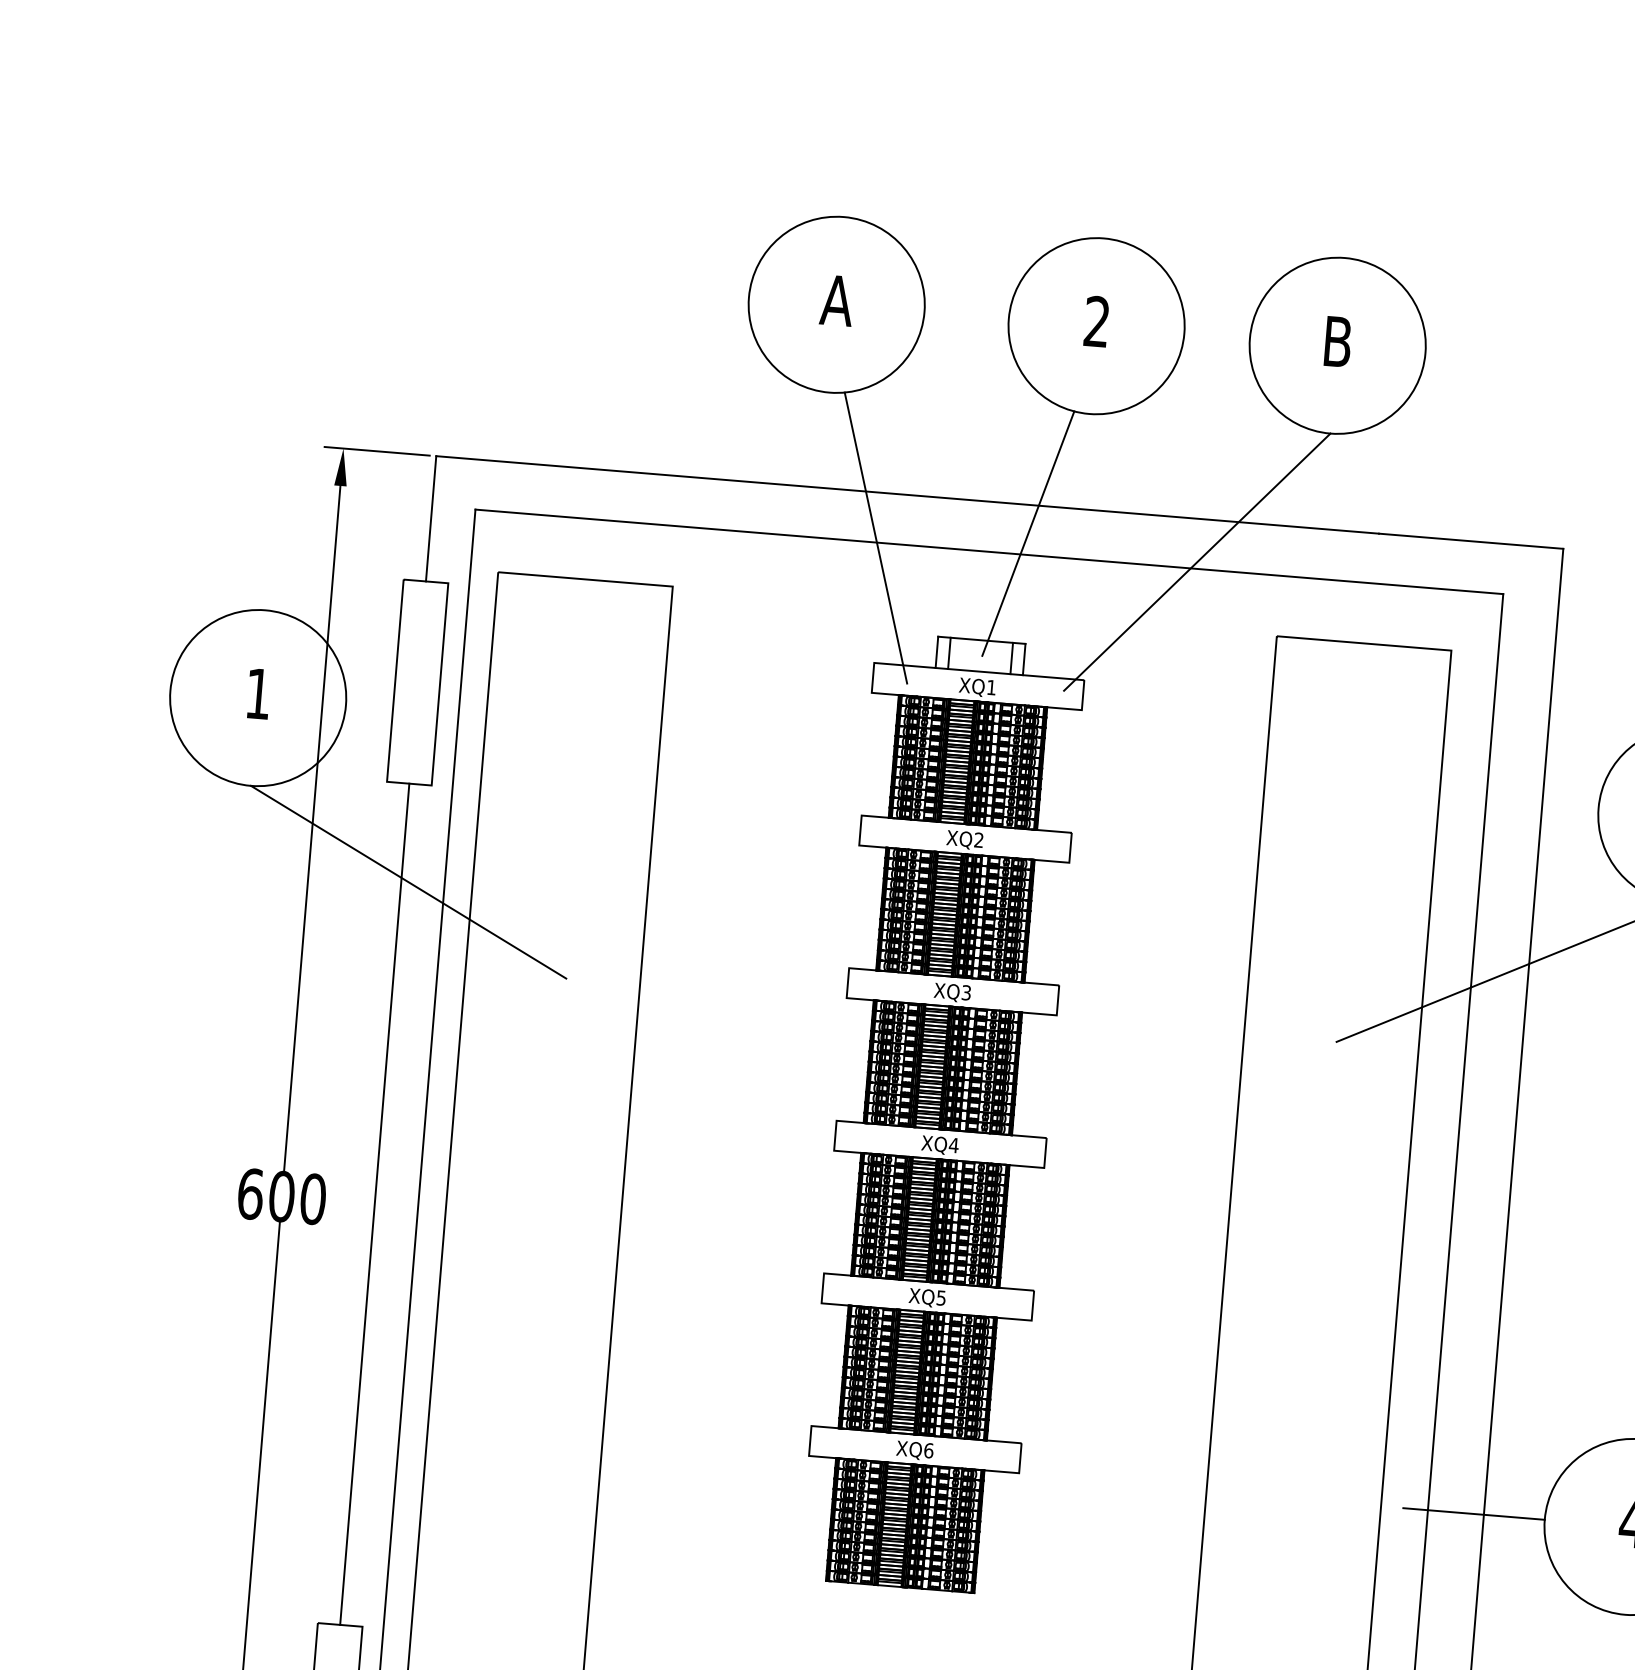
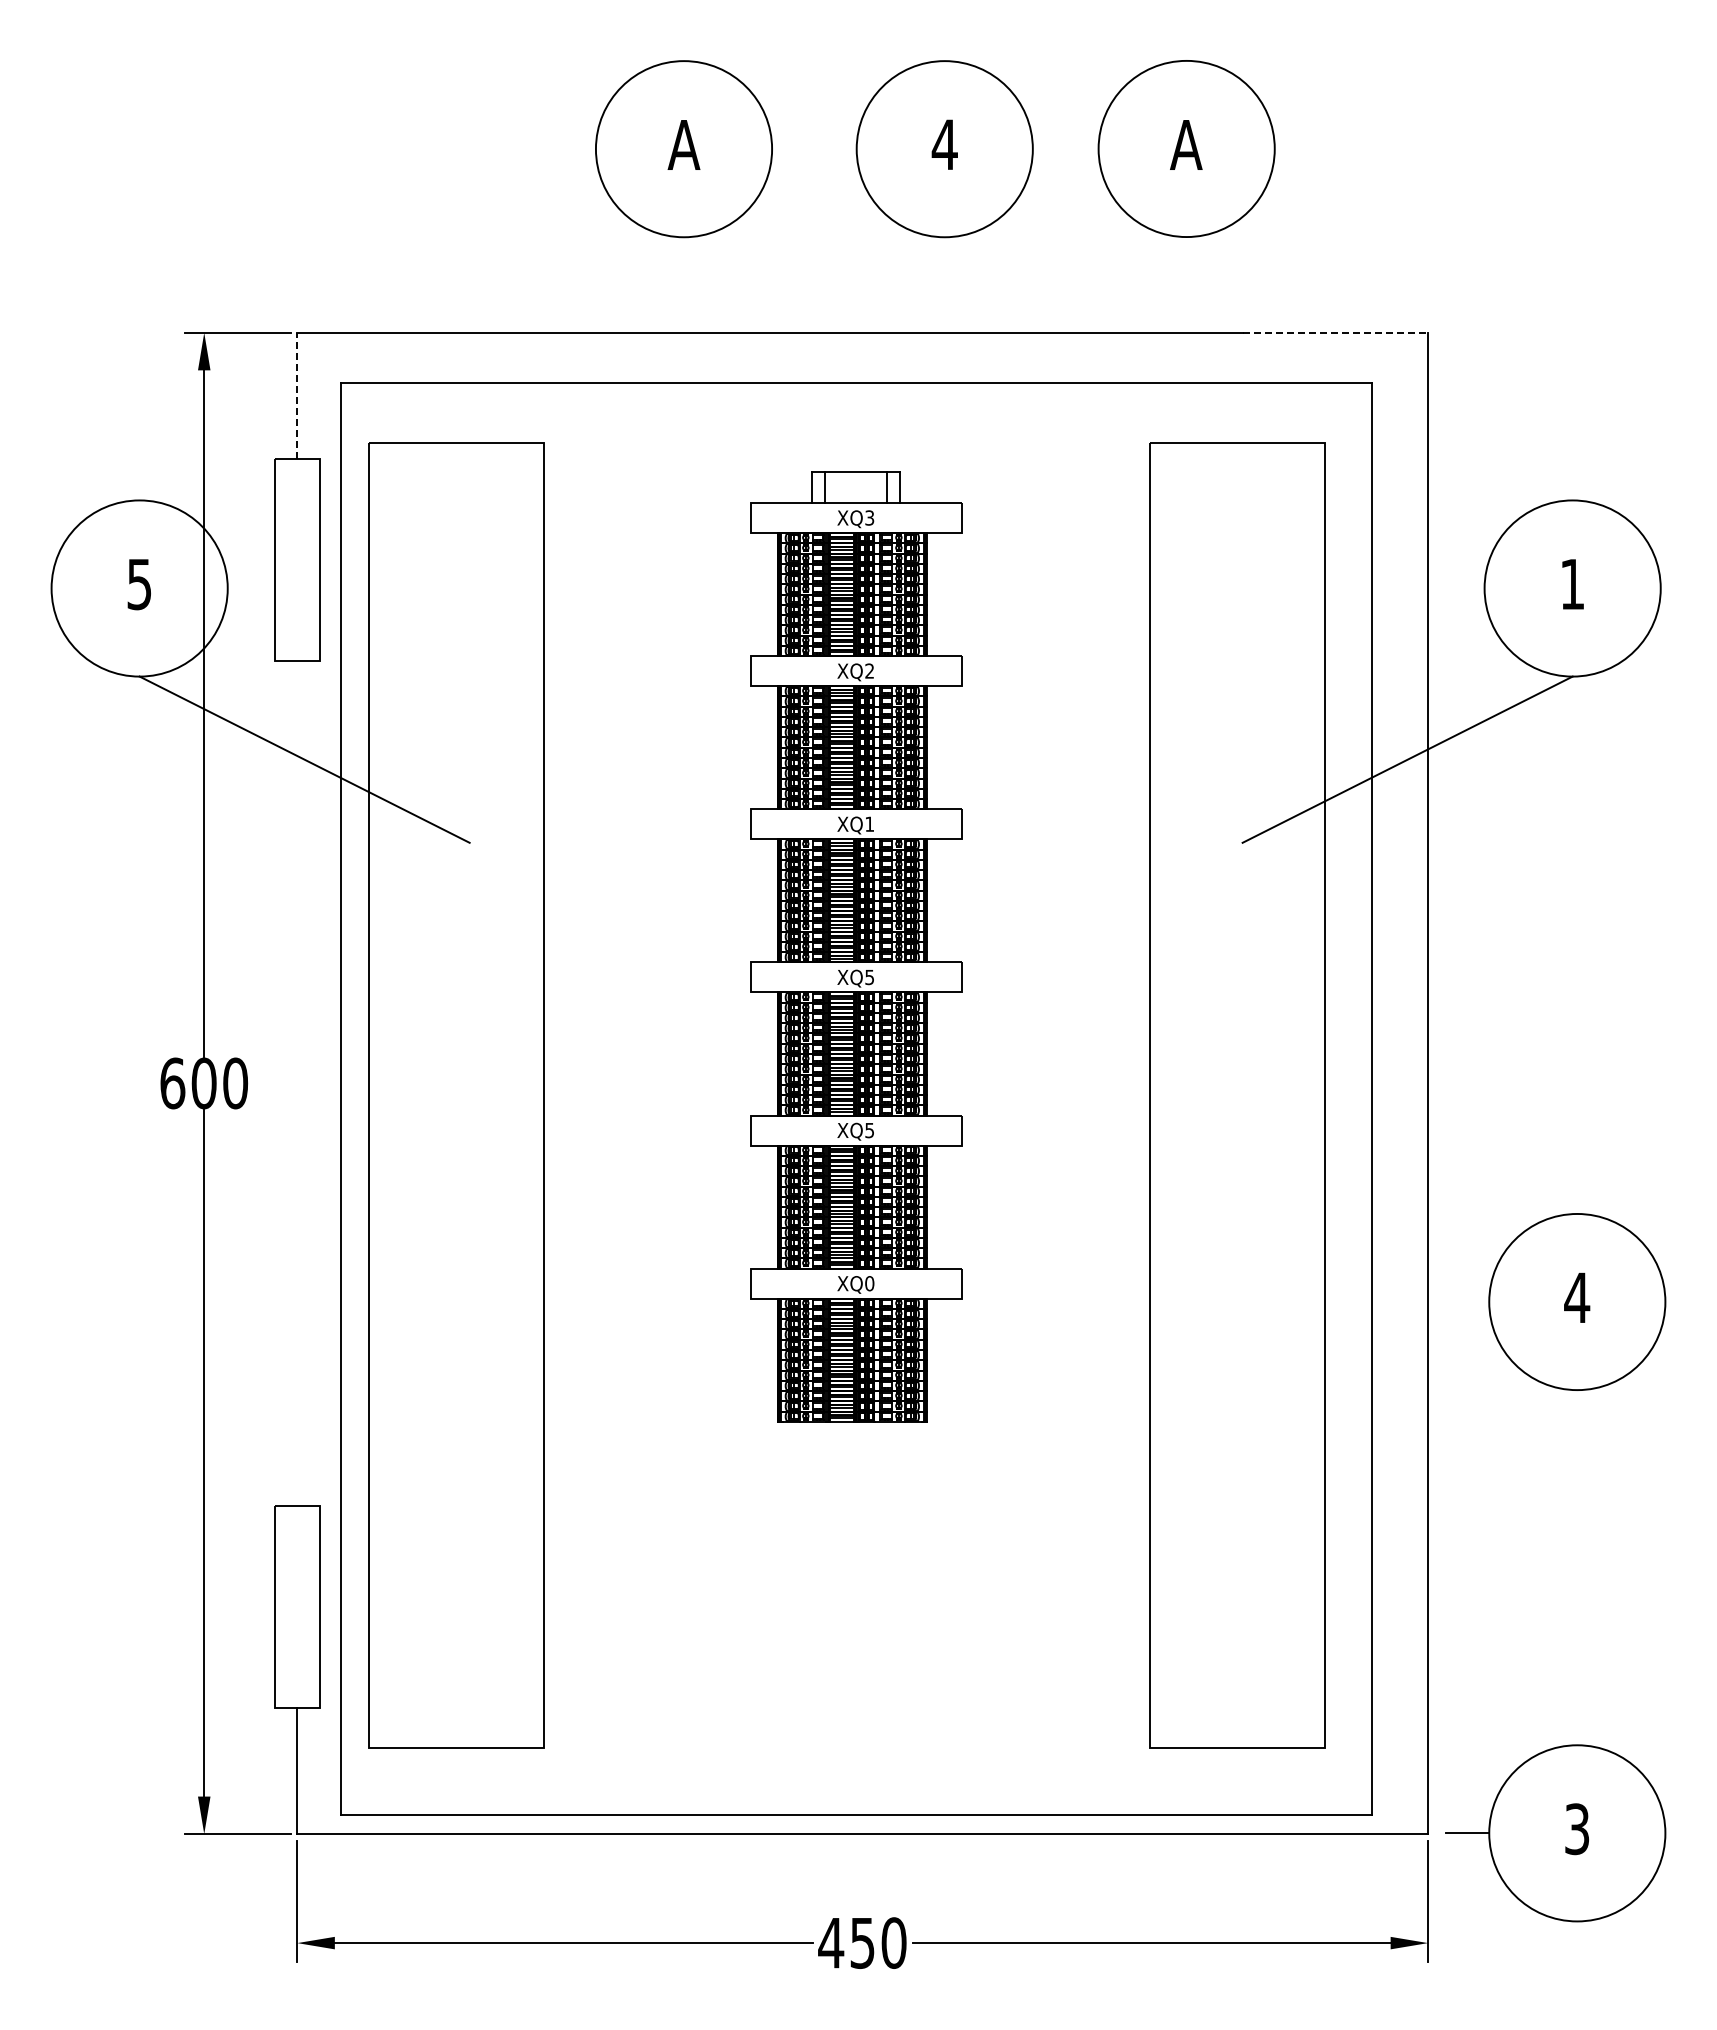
text: (1096, 320) -> (944, 143), 2 -> 4
text: (1337, 341) -> (1186, 144), B -> A
line: (431, 518) -> (297, 395), solid -> dashed
line: (1028, 533) -> (893, 361), removed
line: (876, 537) -> (742, 377), removed
line: (1471, 540) -> (1336, 332), solid -> dashed
line: (1197, 562) -> (1064, 376), removed
text: (991, 687) -> (869, 517), XQ1 -> XQ3
text: (257, 693) -> (138, 584), 1 -> 5
text: (966, 992) -> (869, 823), XQ3 -> XQ1
text: (953, 1145) -> (869, 977), XQ4 -> XQ5
line: (374, 1204) -> (297, 1083), removed
text: (928, 1450) -> (869, 1283), XQ6 -> XQ0
line: (1474, 1514) -> (1418, 1302), removed

